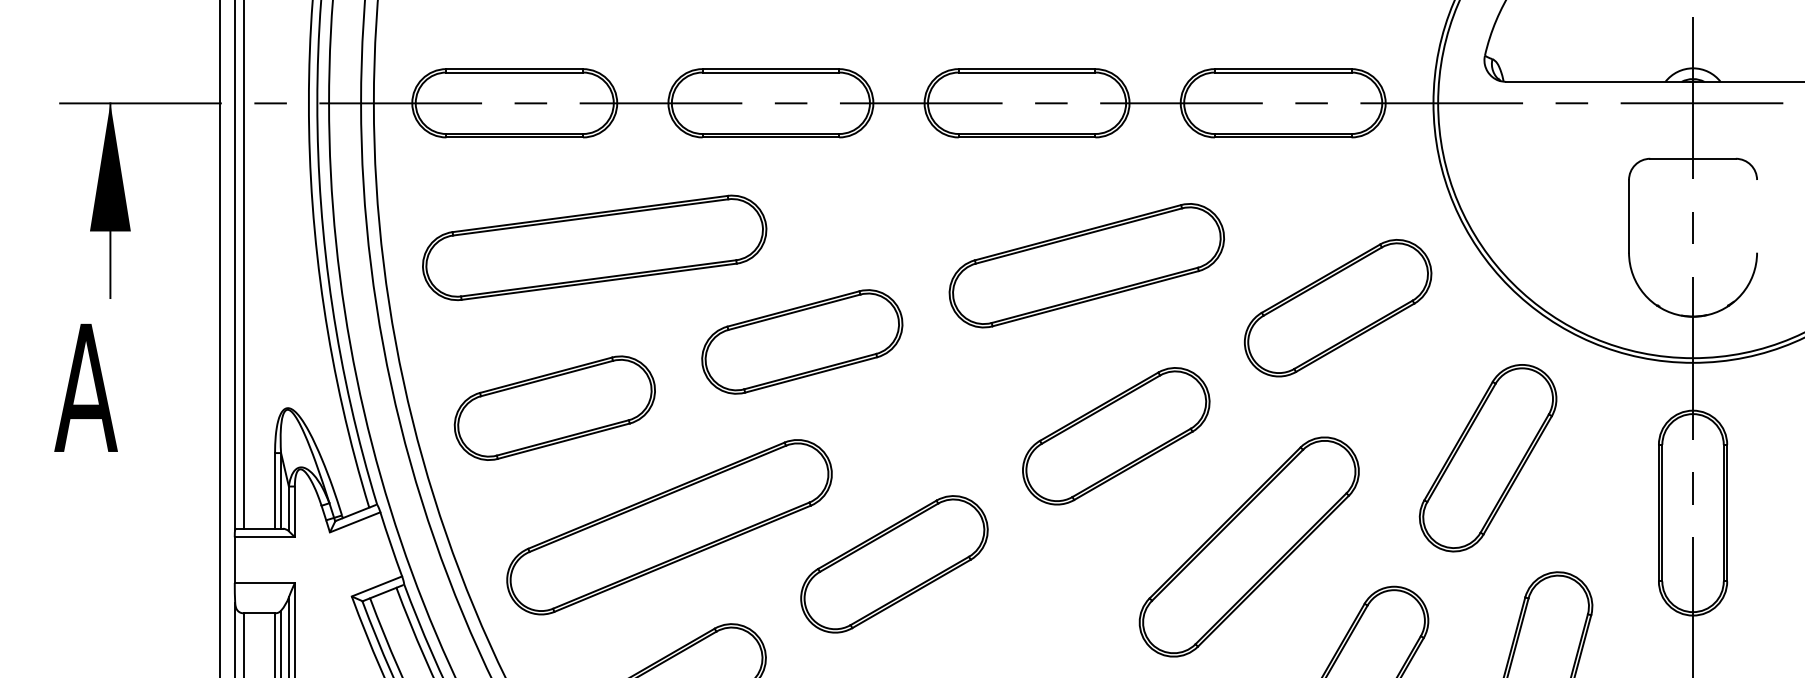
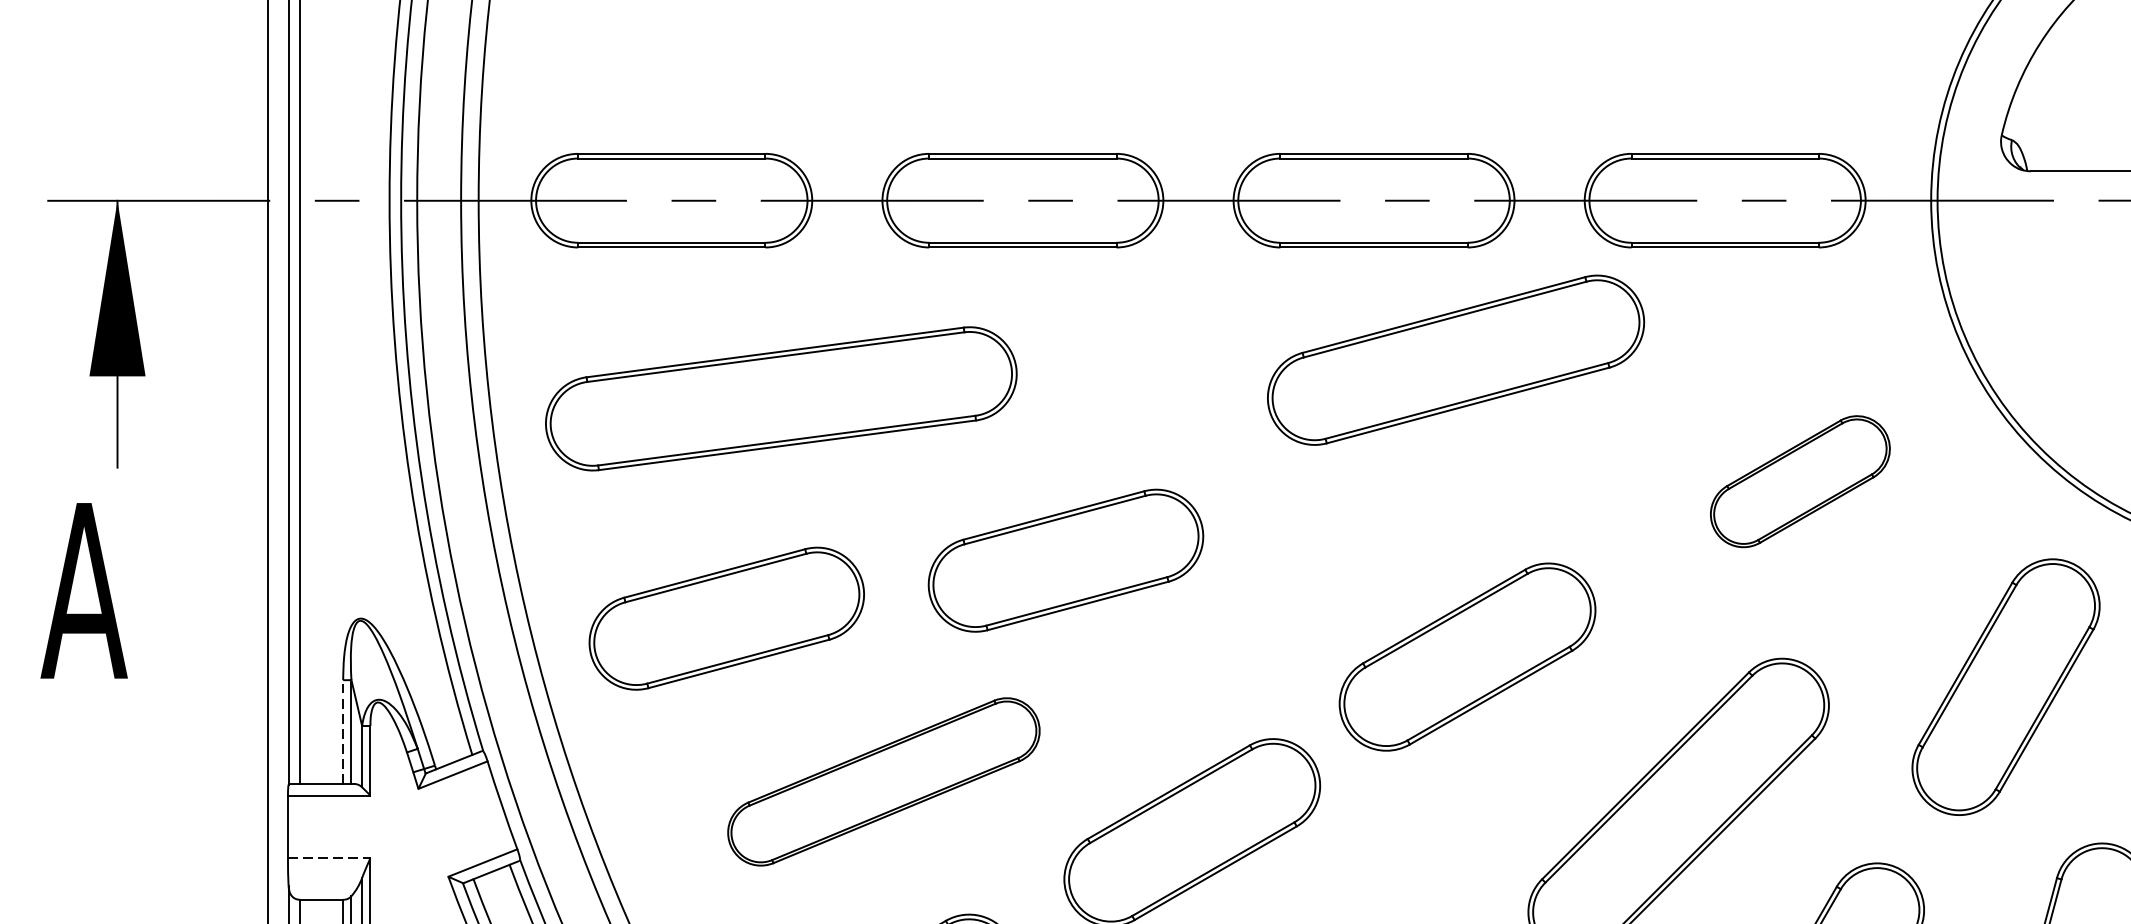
part: (1086, 265) -> (1455, 359), moved
part: (1337, 308) -> (1799, 481), size x0.7
part: (802, 341) -> (1066, 560), moved
part: (1116, 436) -> (1467, 657), moved
line: (275, 490) -> (343, 731), solid -> dashed
part: (669, 527) -> (883, 782), size x0.7
line: (265, 583) -> (330, 858), solid -> dashed

